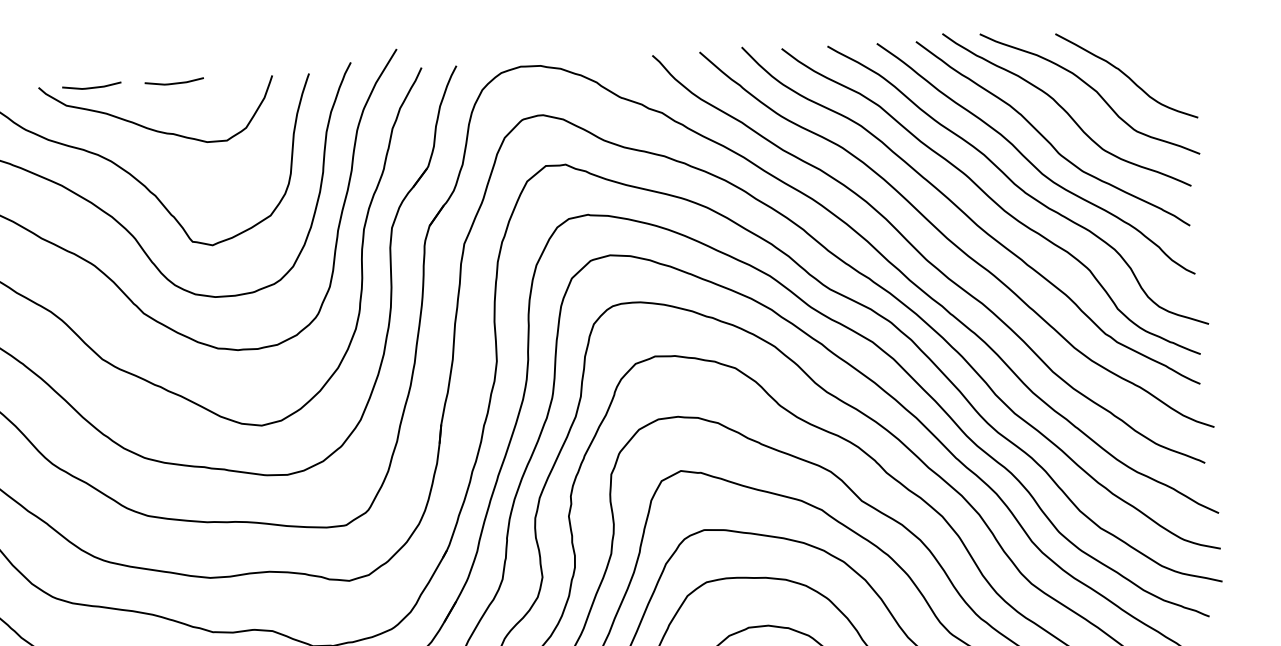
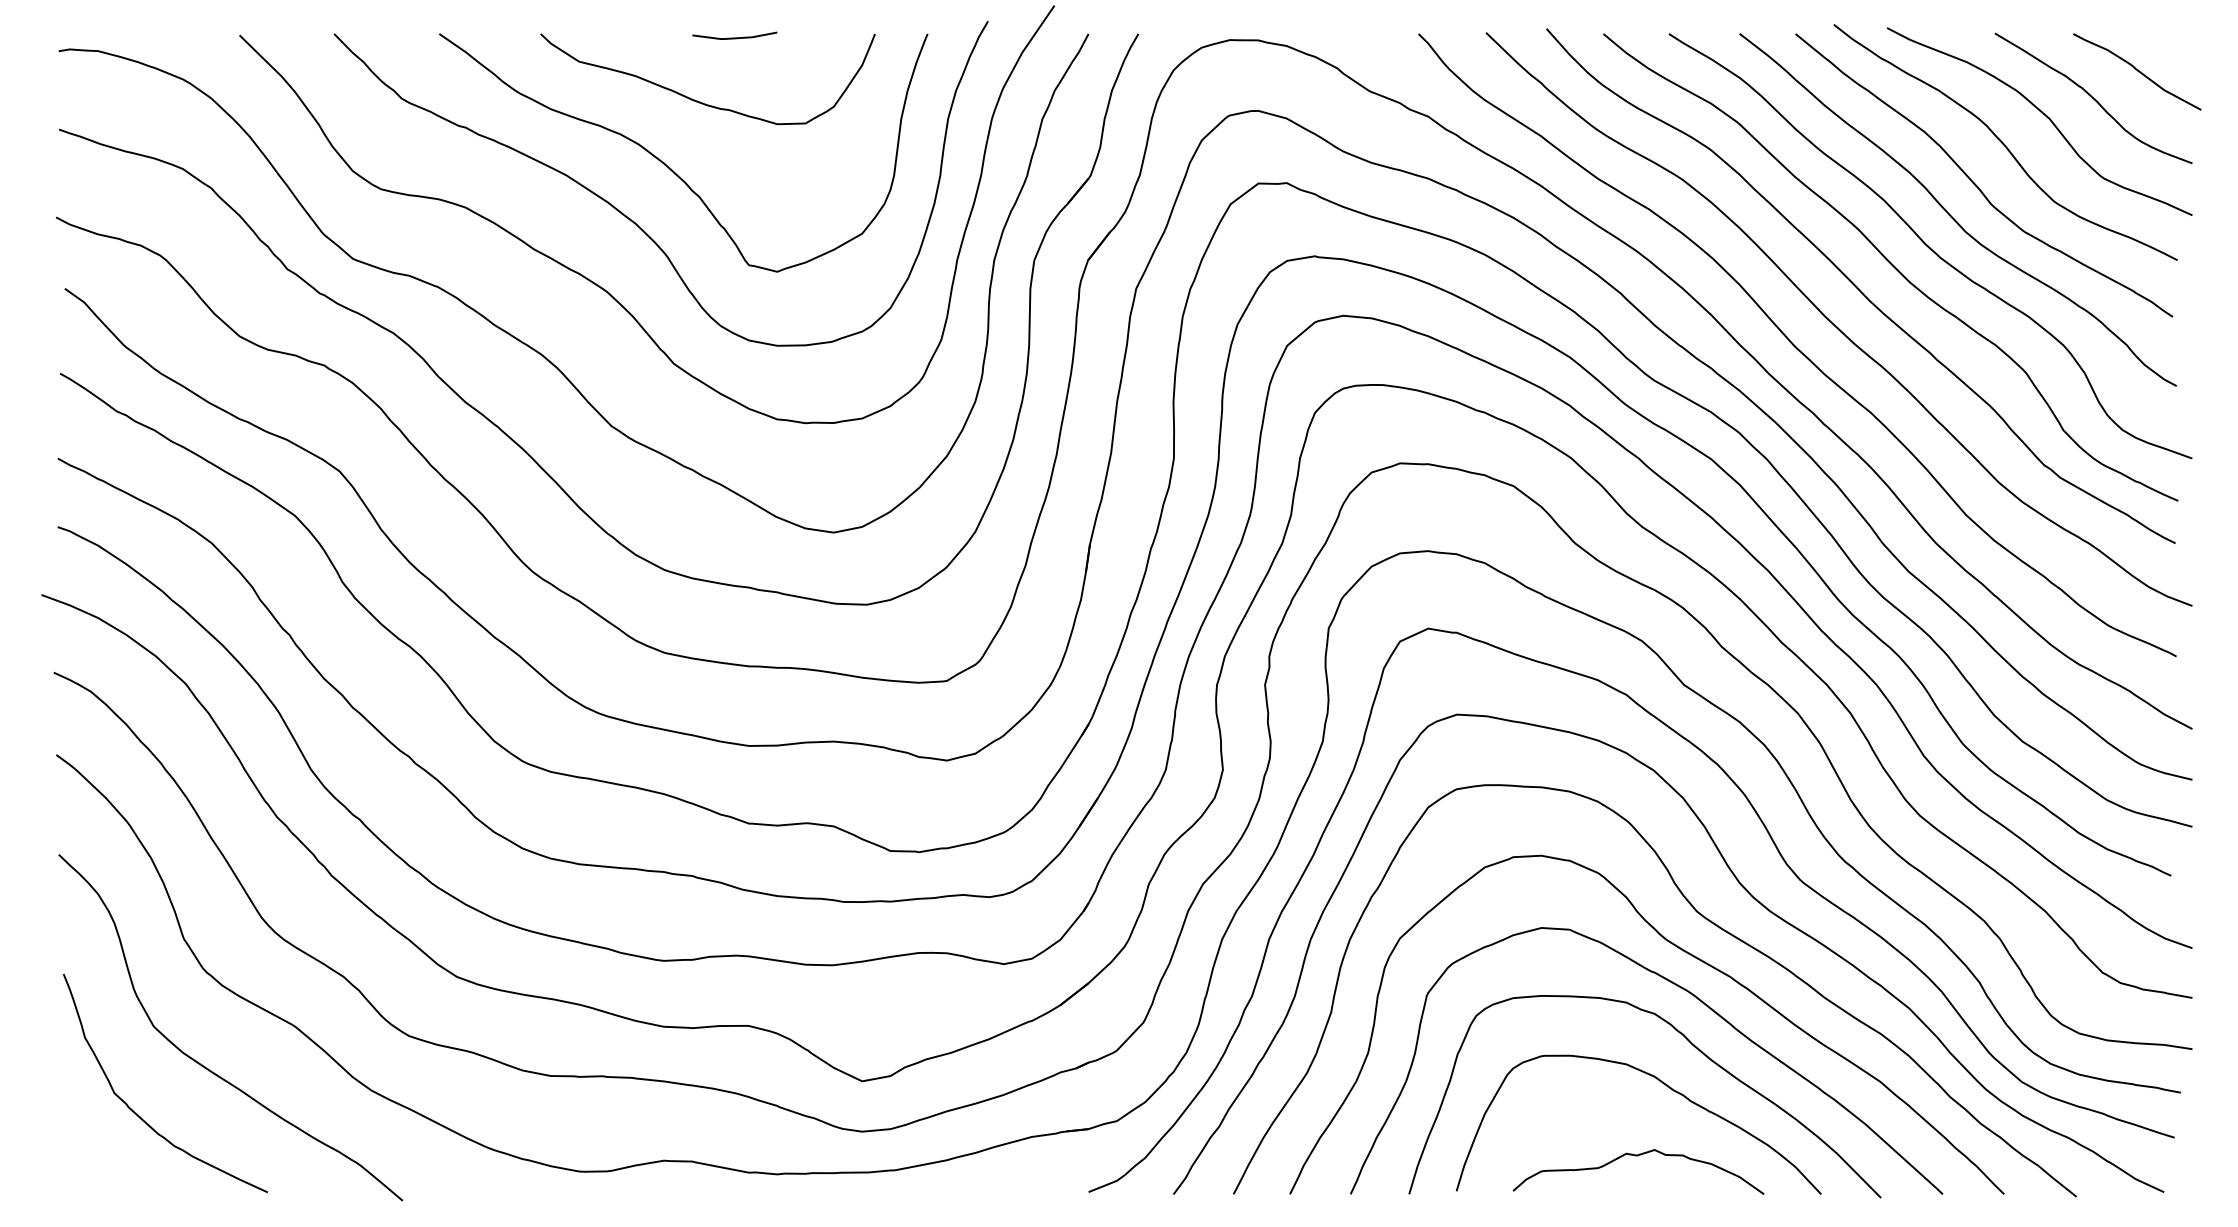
curve: (1156, 55) -> (2137, 71), added
line: (91, 87) -> (616, 37), removed

